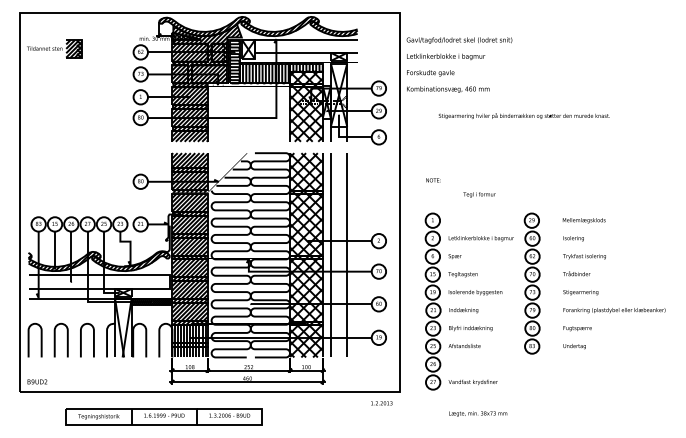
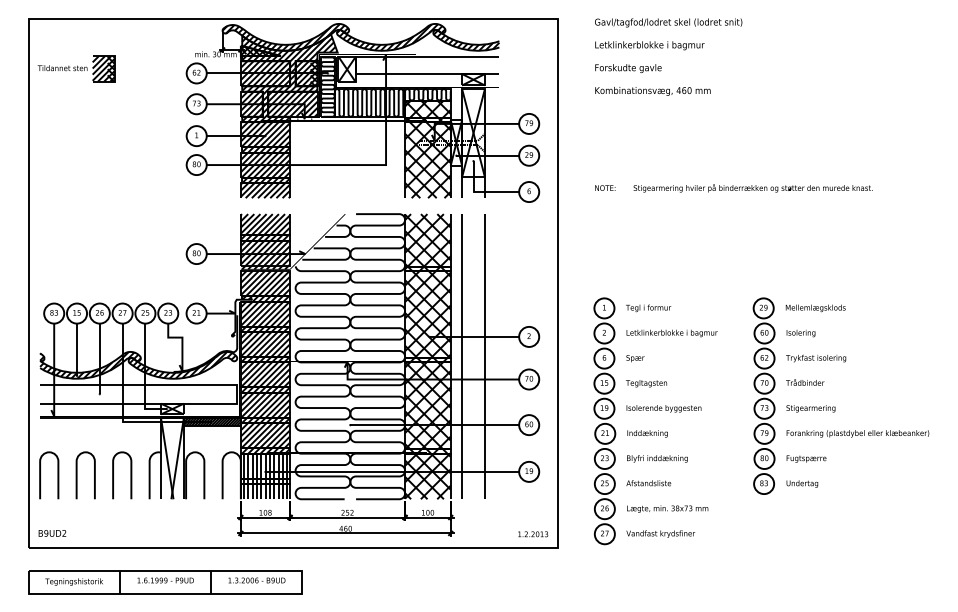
text: (459, 64) -> (668, 56), moved
text: (523, 116) -> (752, 188), moved
text: (433, 179) -> (605, 187), moved
text: (479, 195) -> (648, 308), moved
part: (531, 283) -> (763, 395), moved
text: (382, 403) -> (533, 534), moved
text: (478, 413) -> (667, 508), moved
part: (164, 417) -> (165, 582), moved

